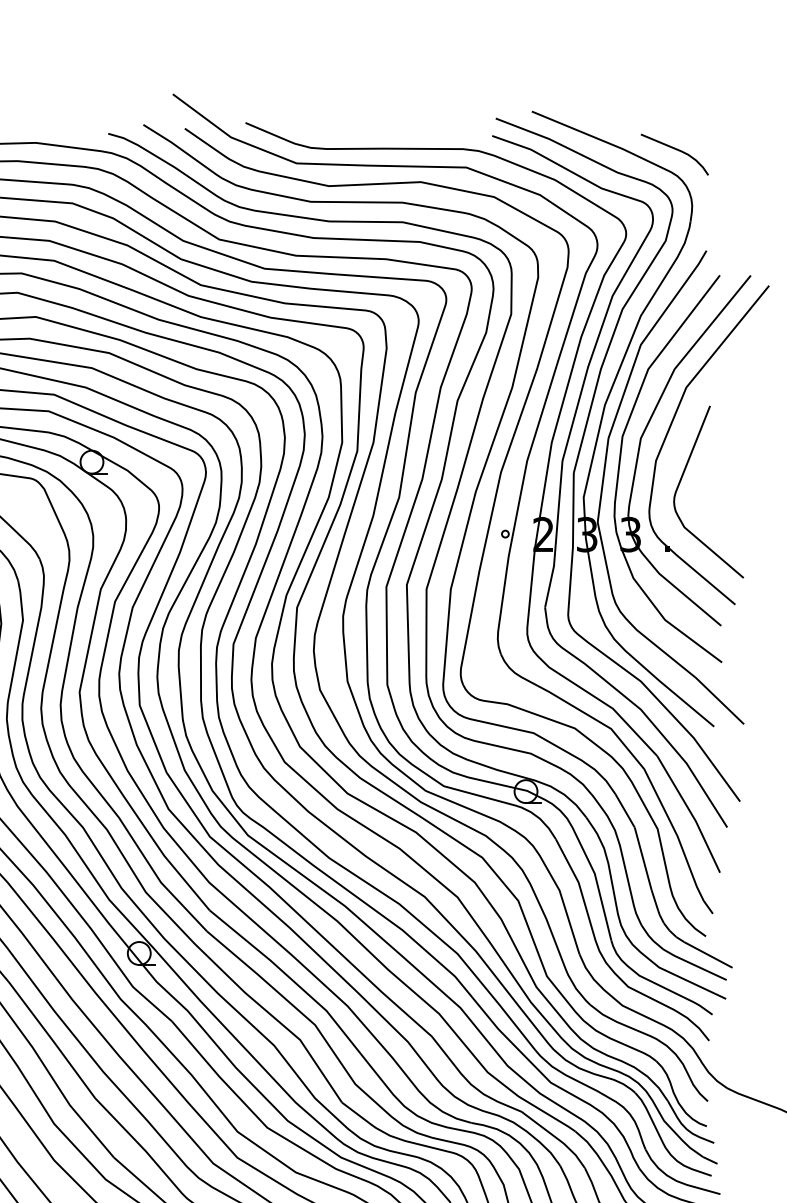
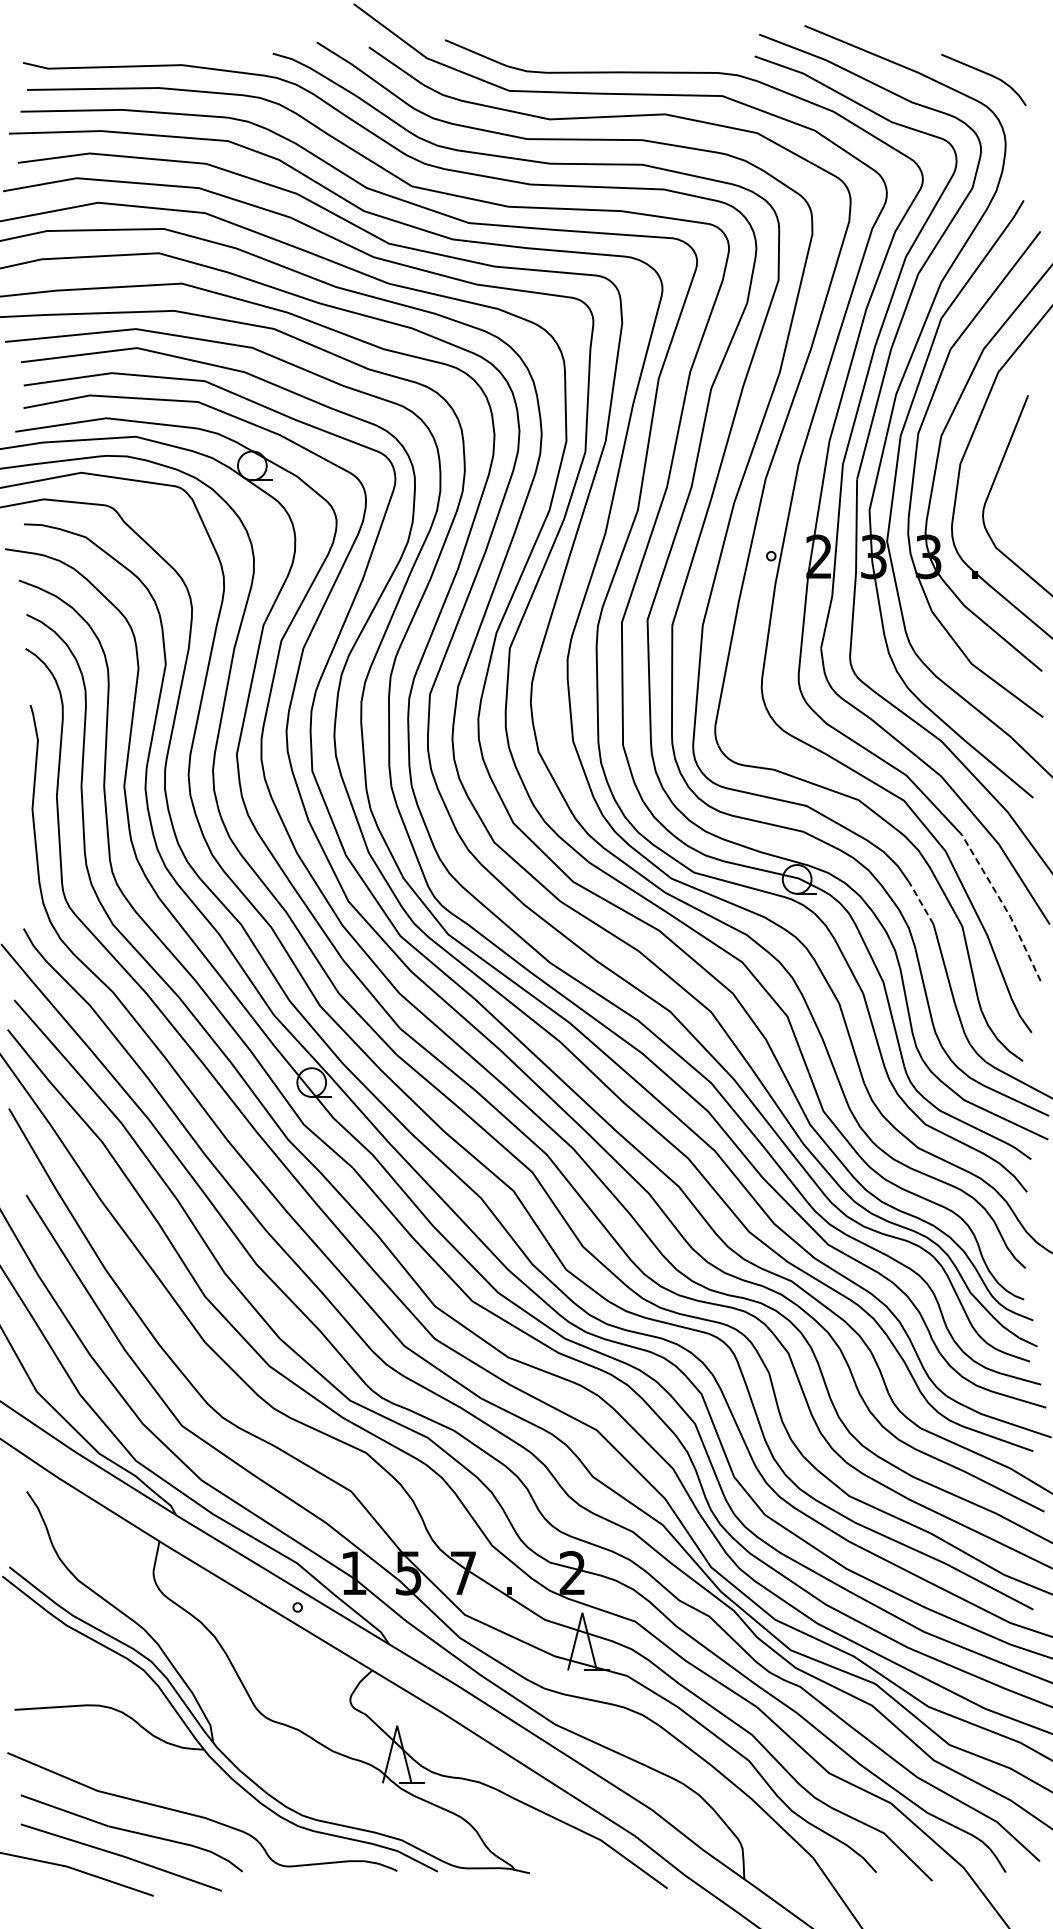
line: (625, 810) -> (921, 903), solid -> dashed
line: (691, 813) -> (1004, 906), solid -> dashed

